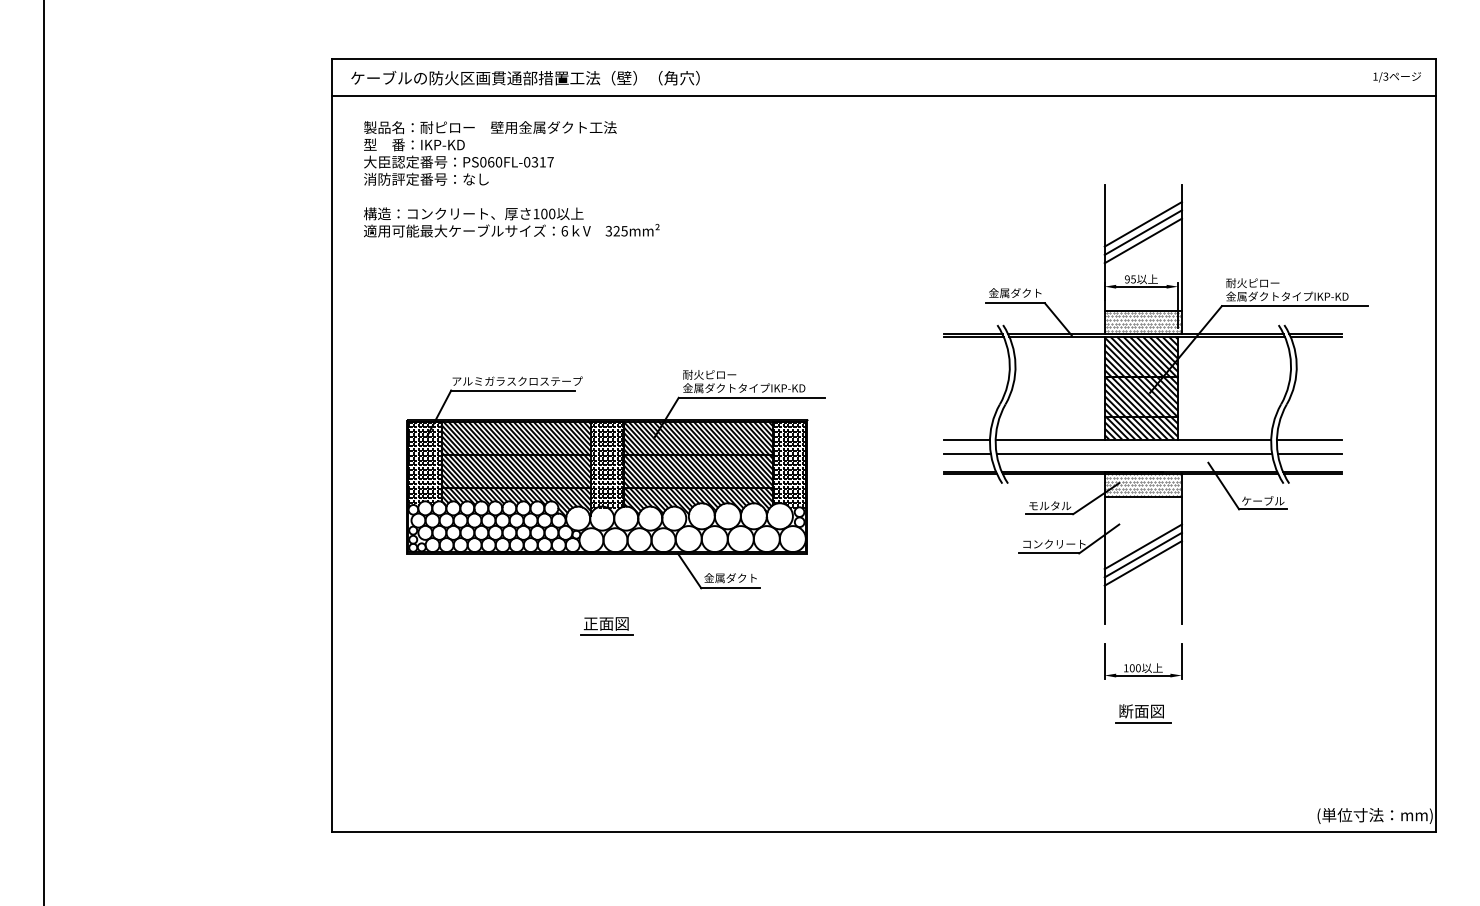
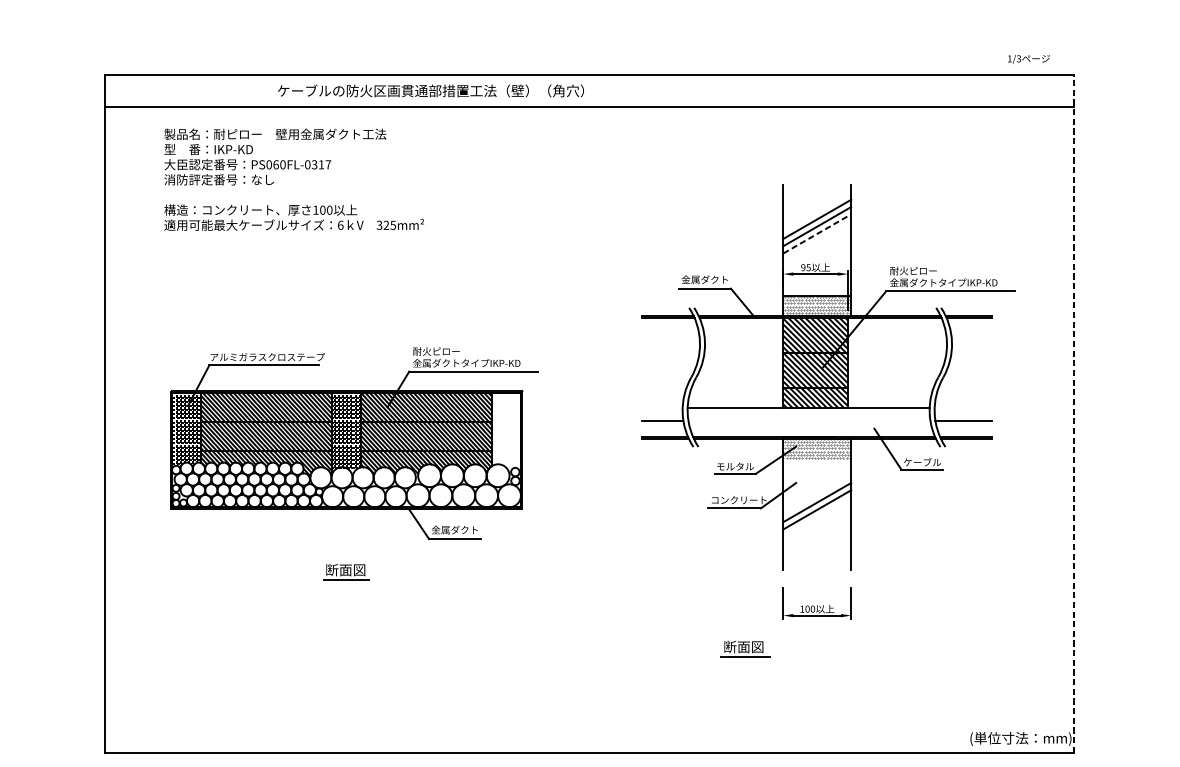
text: (1396, 77) -> (1028, 59), moved
text: (525, 78) -> (431, 91), moved
text: (511, 179) -> (293, 179), moved
line: (1143, 240) -> (817, 233), solid -> dashed
line: (966, 439) -> (661, 408), removed
line: (1309, 439) -> (963, 408), removed
line: (1435, 445) -> (1073, 413), solid -> dashed
line: (1134, 453) -> (809, 420), removed
hatch: (789, 464) -> (506, 430), removed
line: (1142, 497) -> (816, 459), removed
line: (1142, 563) -> (816, 517), removed
text: (590, 623) -> (331, 569), 正面図 -> 断面図
part: (1143, 713) -> (745, 648), moved

